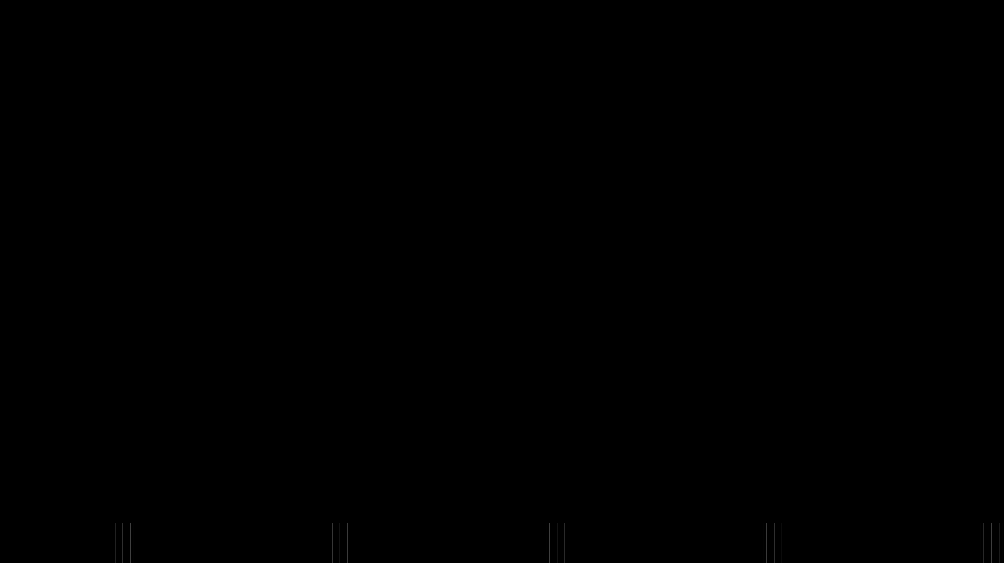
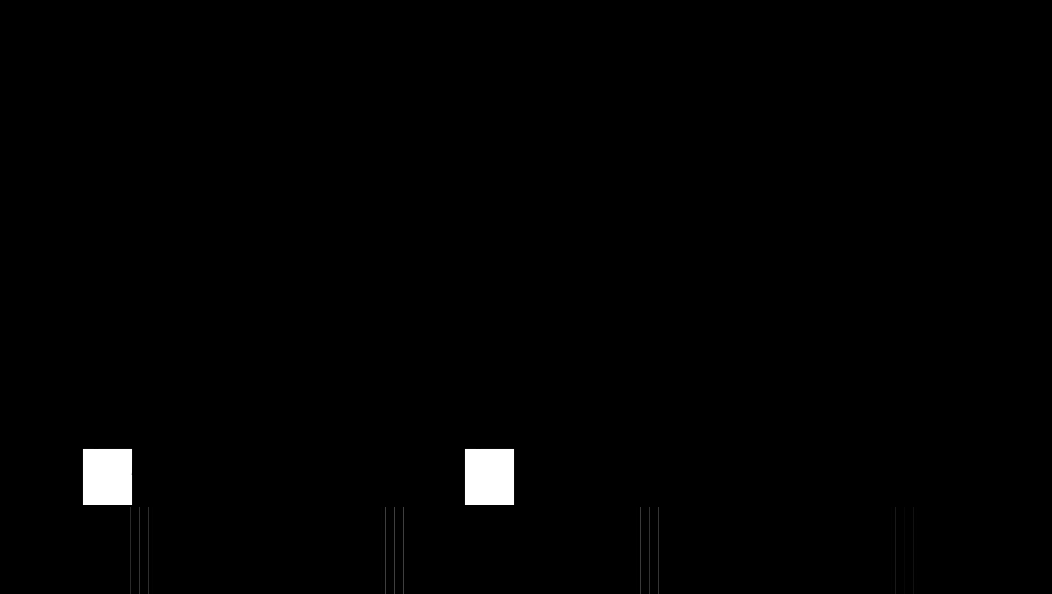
fill: (94, 496) -> (106, 476), removed
fill: (420, 496) -> (489, 476), removed

